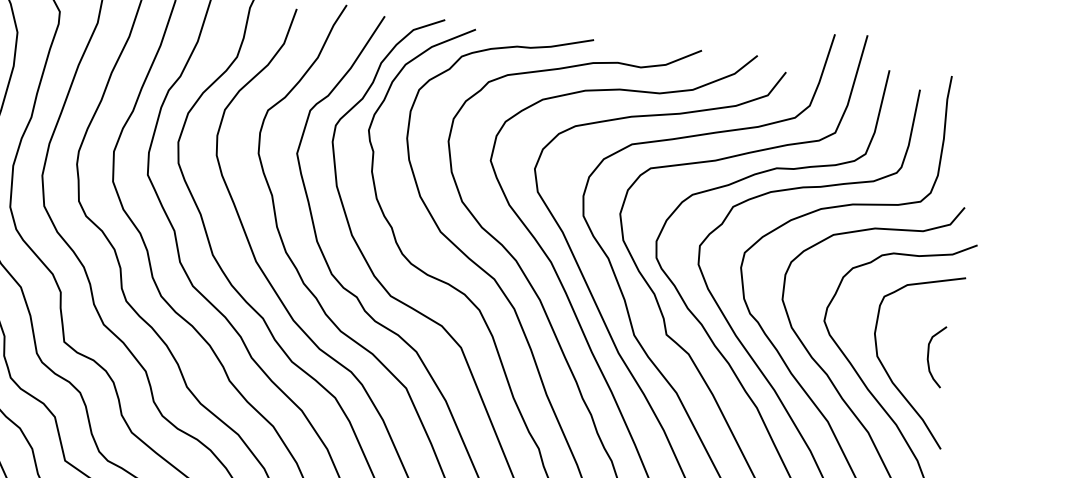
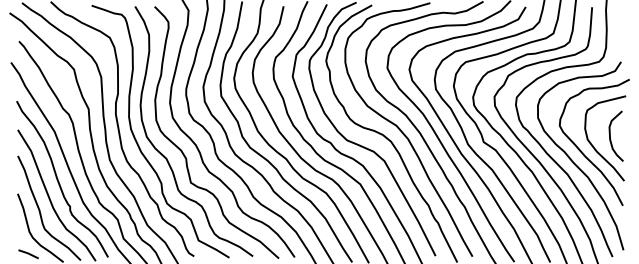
part: (934, 354) -> (615, 135), size x1.67

